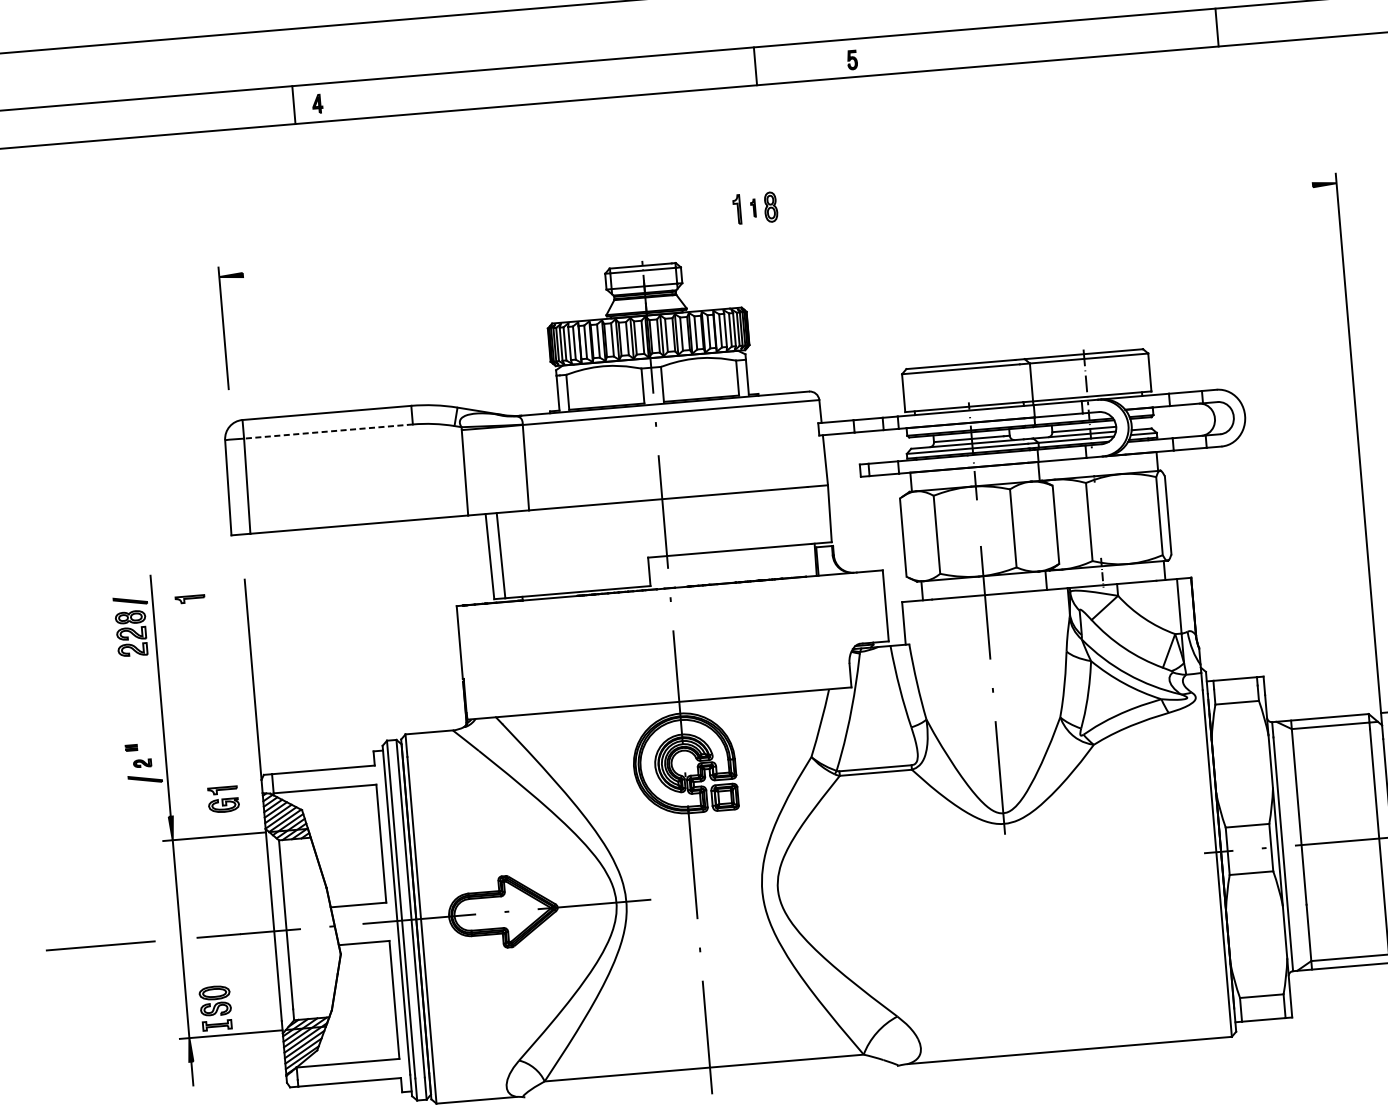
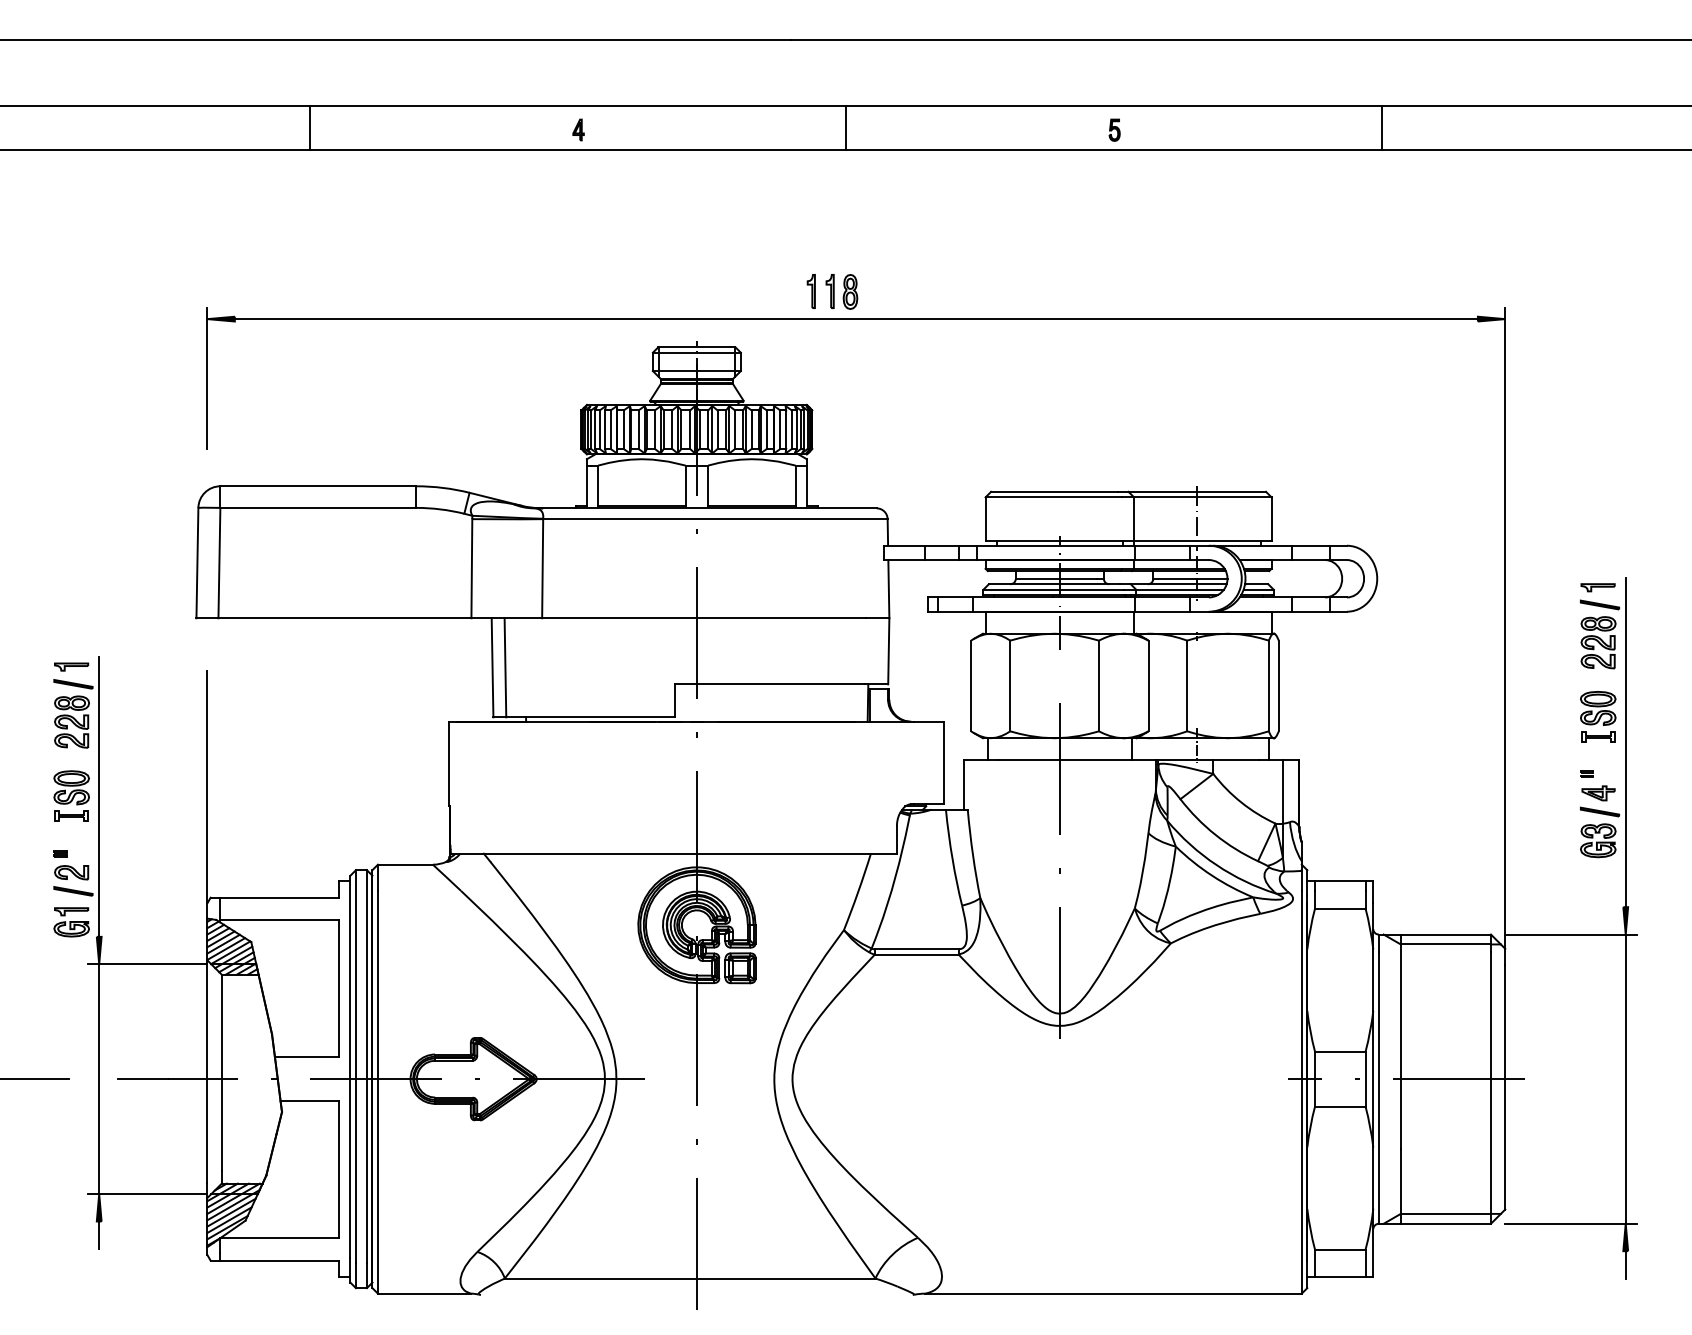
part: (852, 59) -> (1114, 129), moved
part: (317, 103) -> (578, 129), moved
part: (752, 208) -> (829, 291), size x1.67
line: (777, 230) -> (855, 319), added
line: (327, 431) -> (317, 507), dashed -> solid
part: (190, 598) -> (71, 666), moved
part: (142, 763) -> (71, 872), size x1.67
part: (223, 799) -> (71, 922), moved
part: (215, 1007) -> (71, 795), moved

